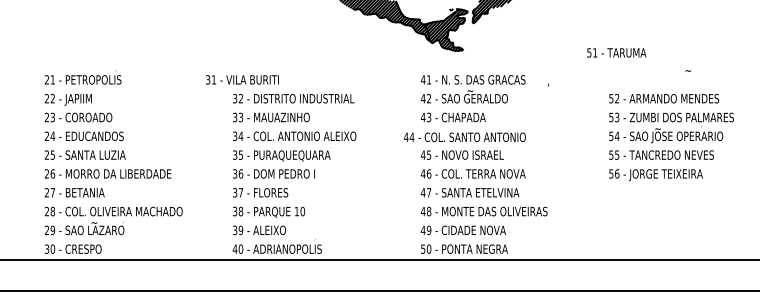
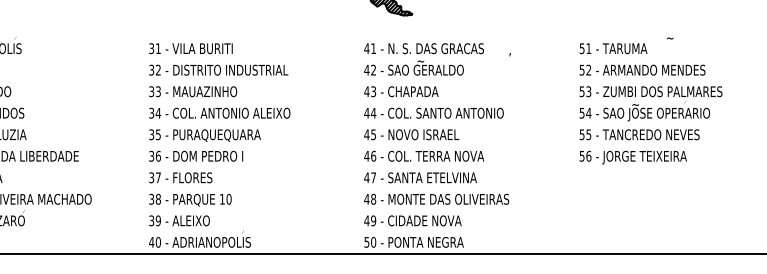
text: (616, 52) -> (613, 48), moved
text: (242, 79) -> (191, 48), moved
text: (464, 137) -> (433, 113), moved

